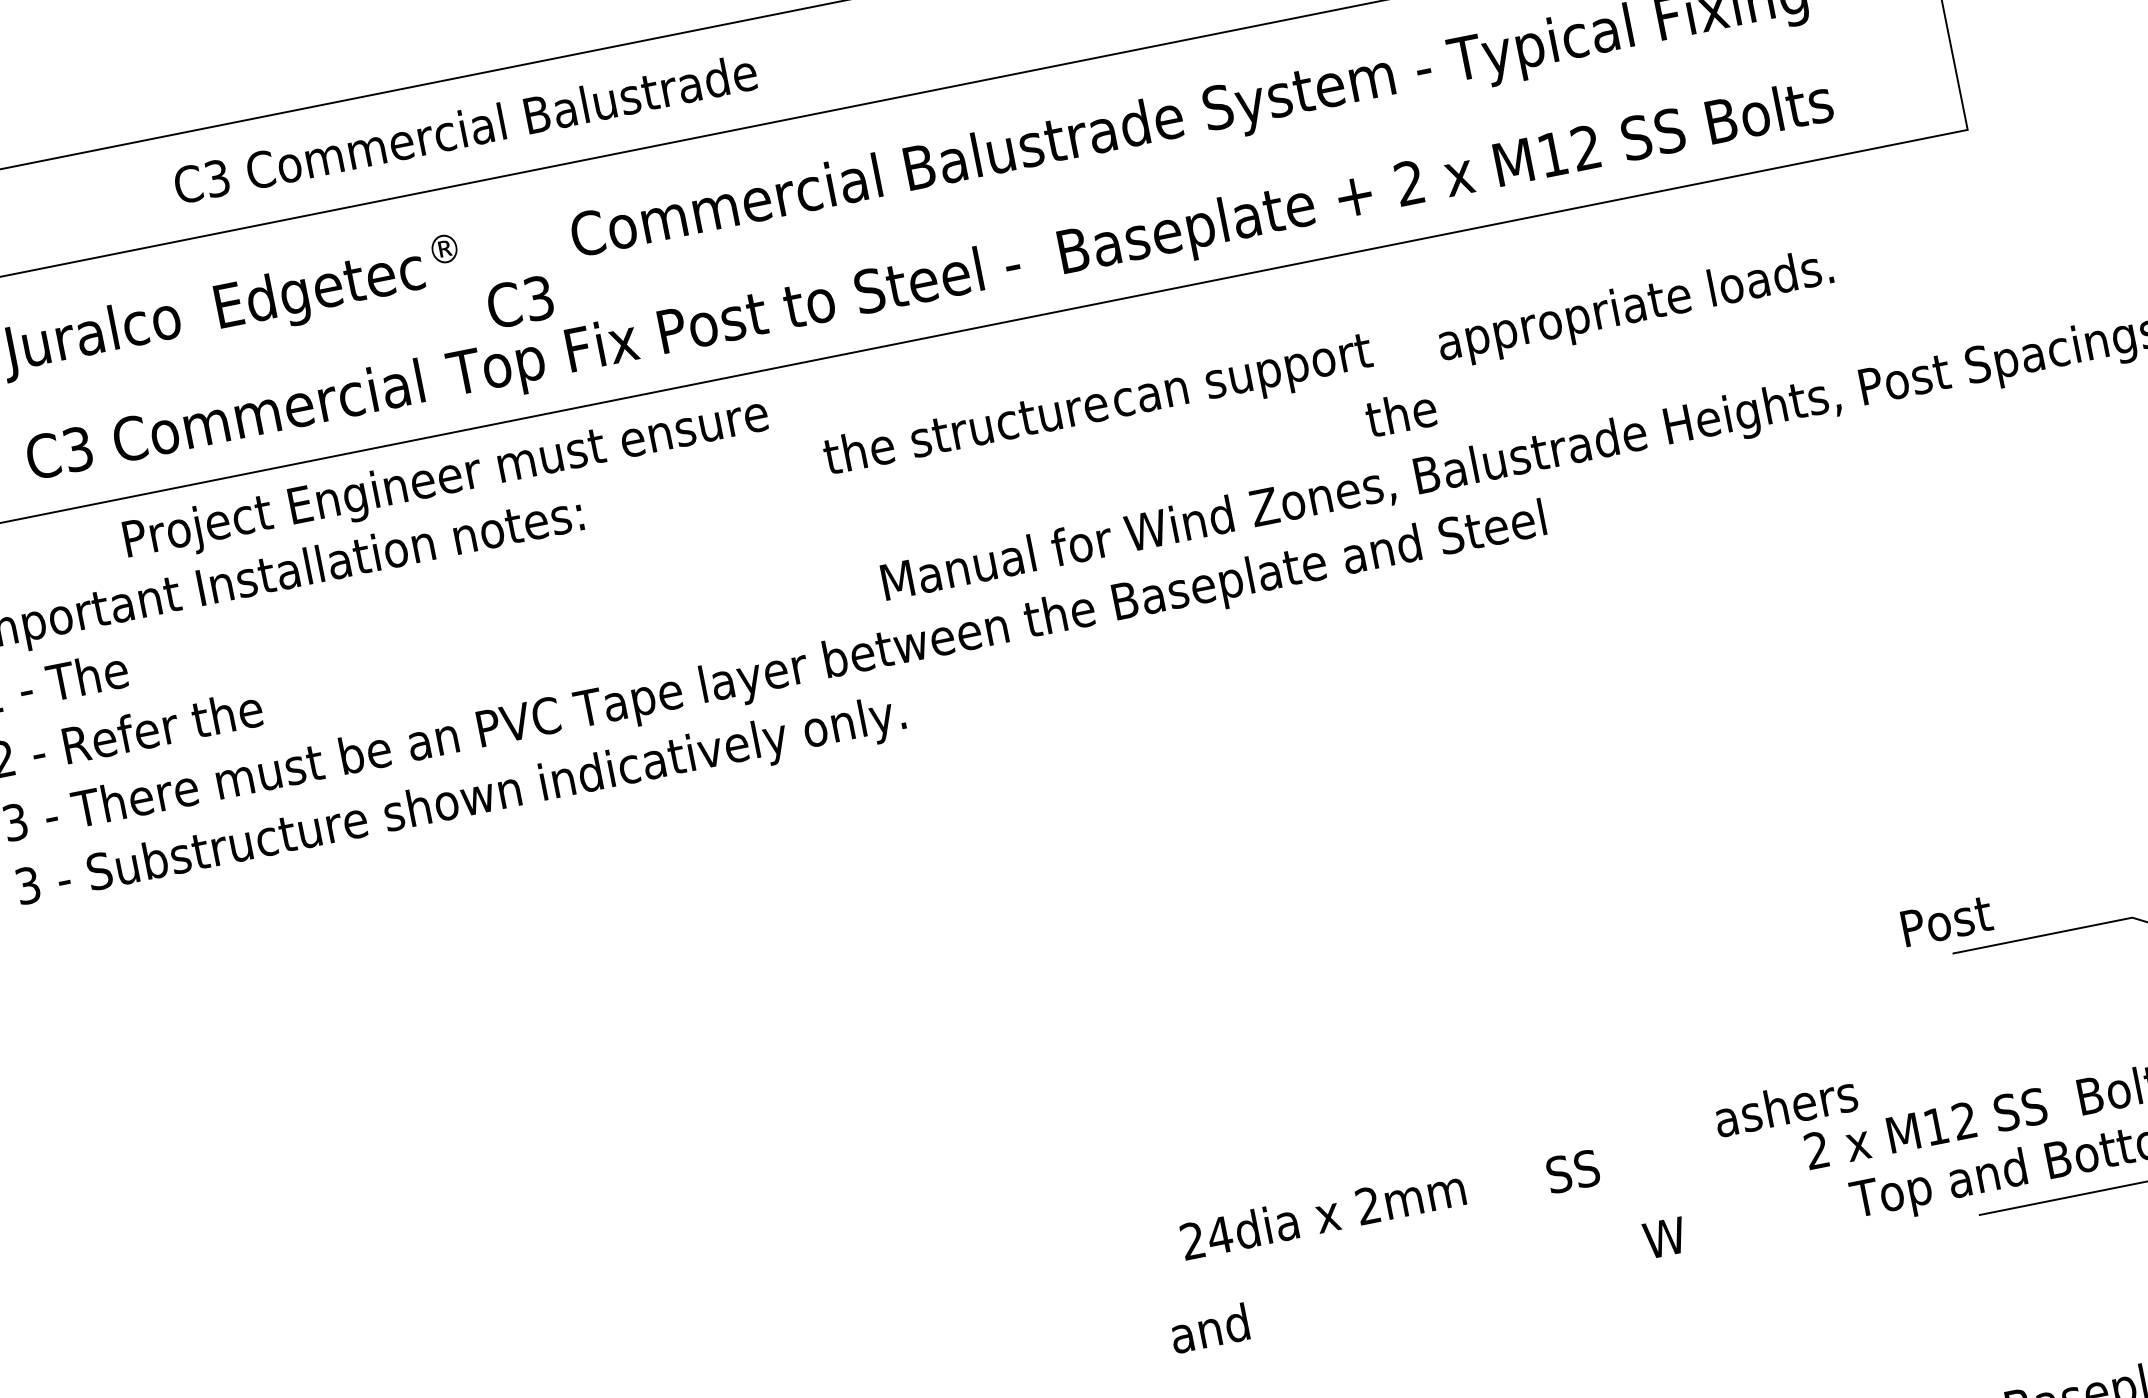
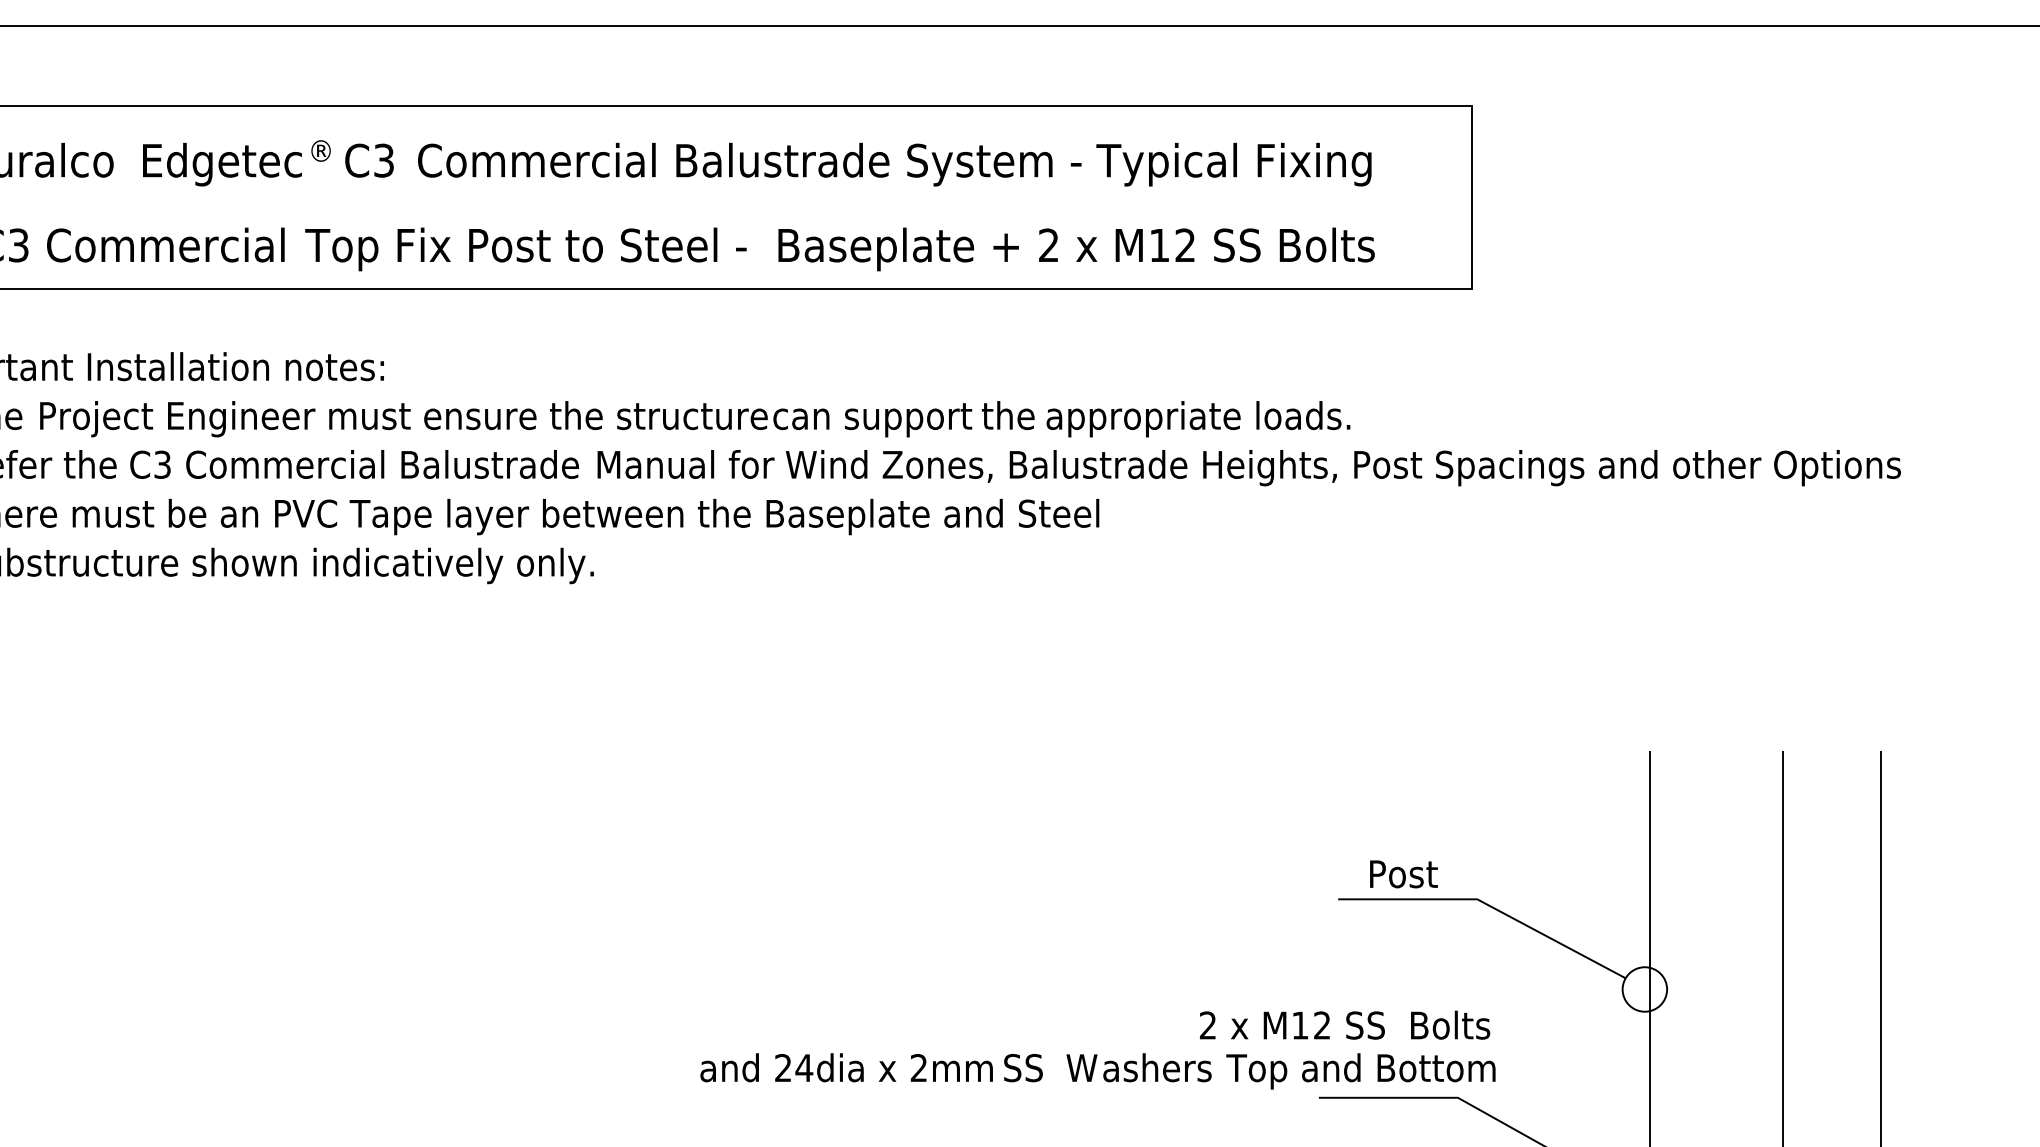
text: (465, 128) -> (354, 464), moved
text: (520, 301) -> (369, 160), moved
text: (1635, 308) -> (1198, 419), moved
text: (1099, 407) -> (761, 419), moved
text: (446, 480) -> (288, 419), moved
text: (1946, 921) -> (1403, 874), moved
text: (1785, 1105) -> (1157, 1067), moved
text: (1573, 1172) -> (1023, 1068), moved
text: (1322, 1214) -> (883, 1067), moved

